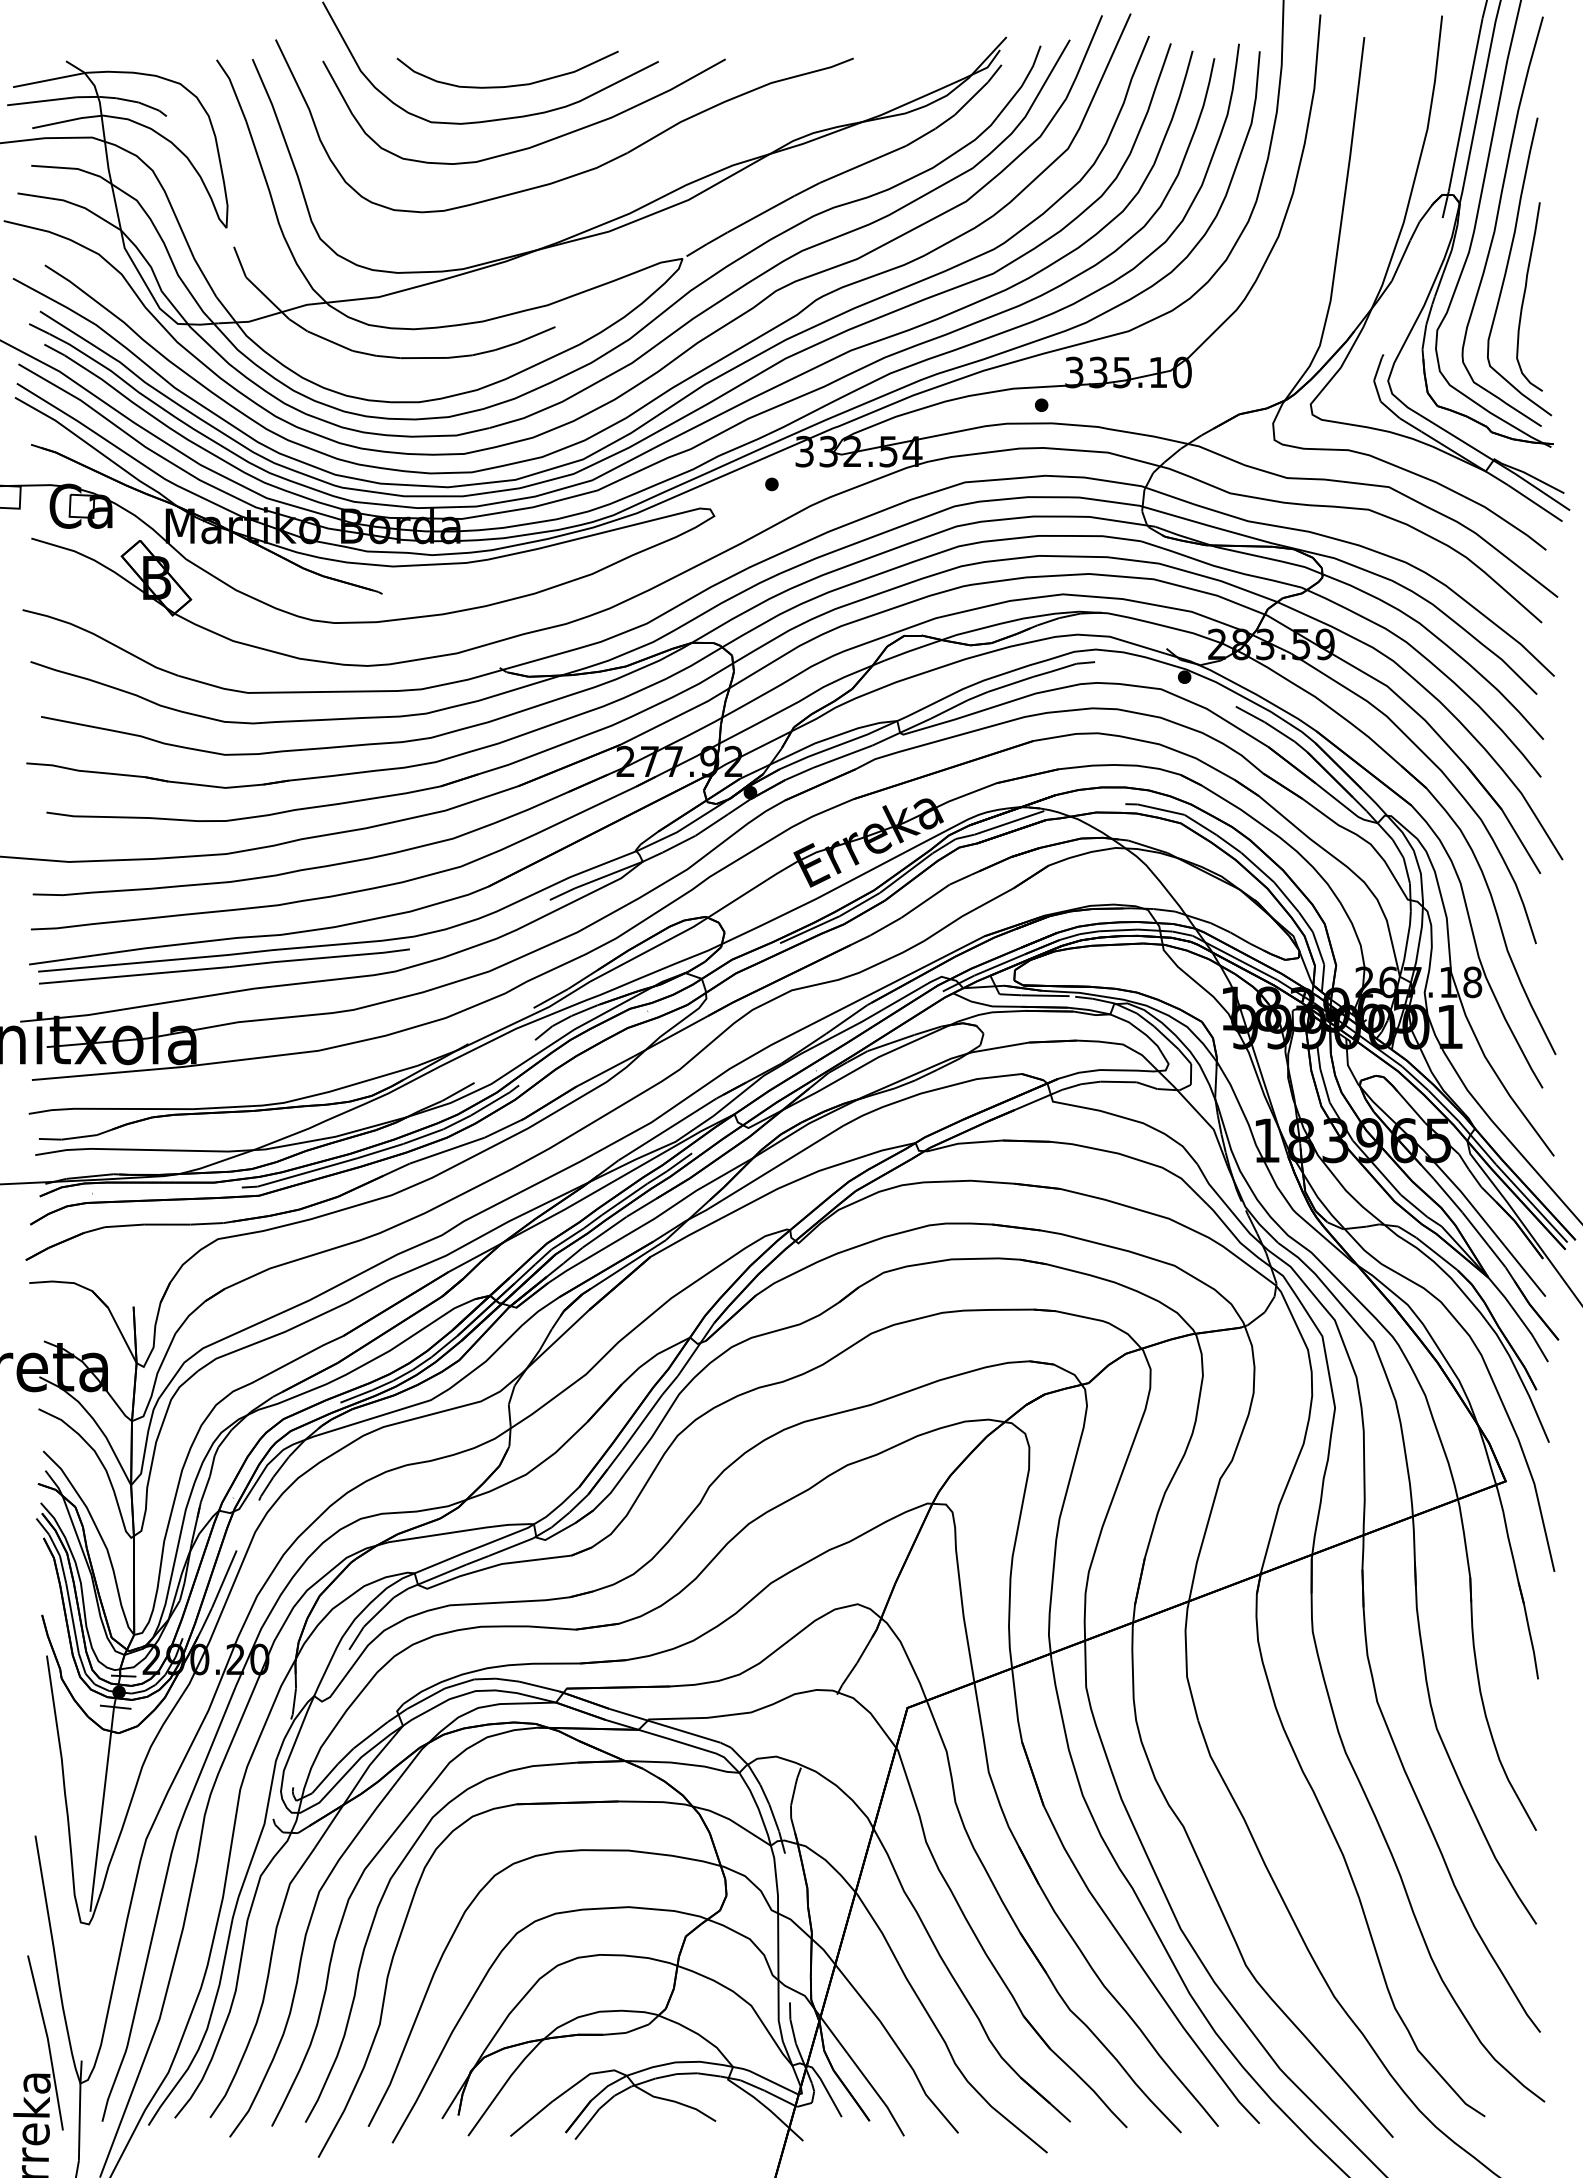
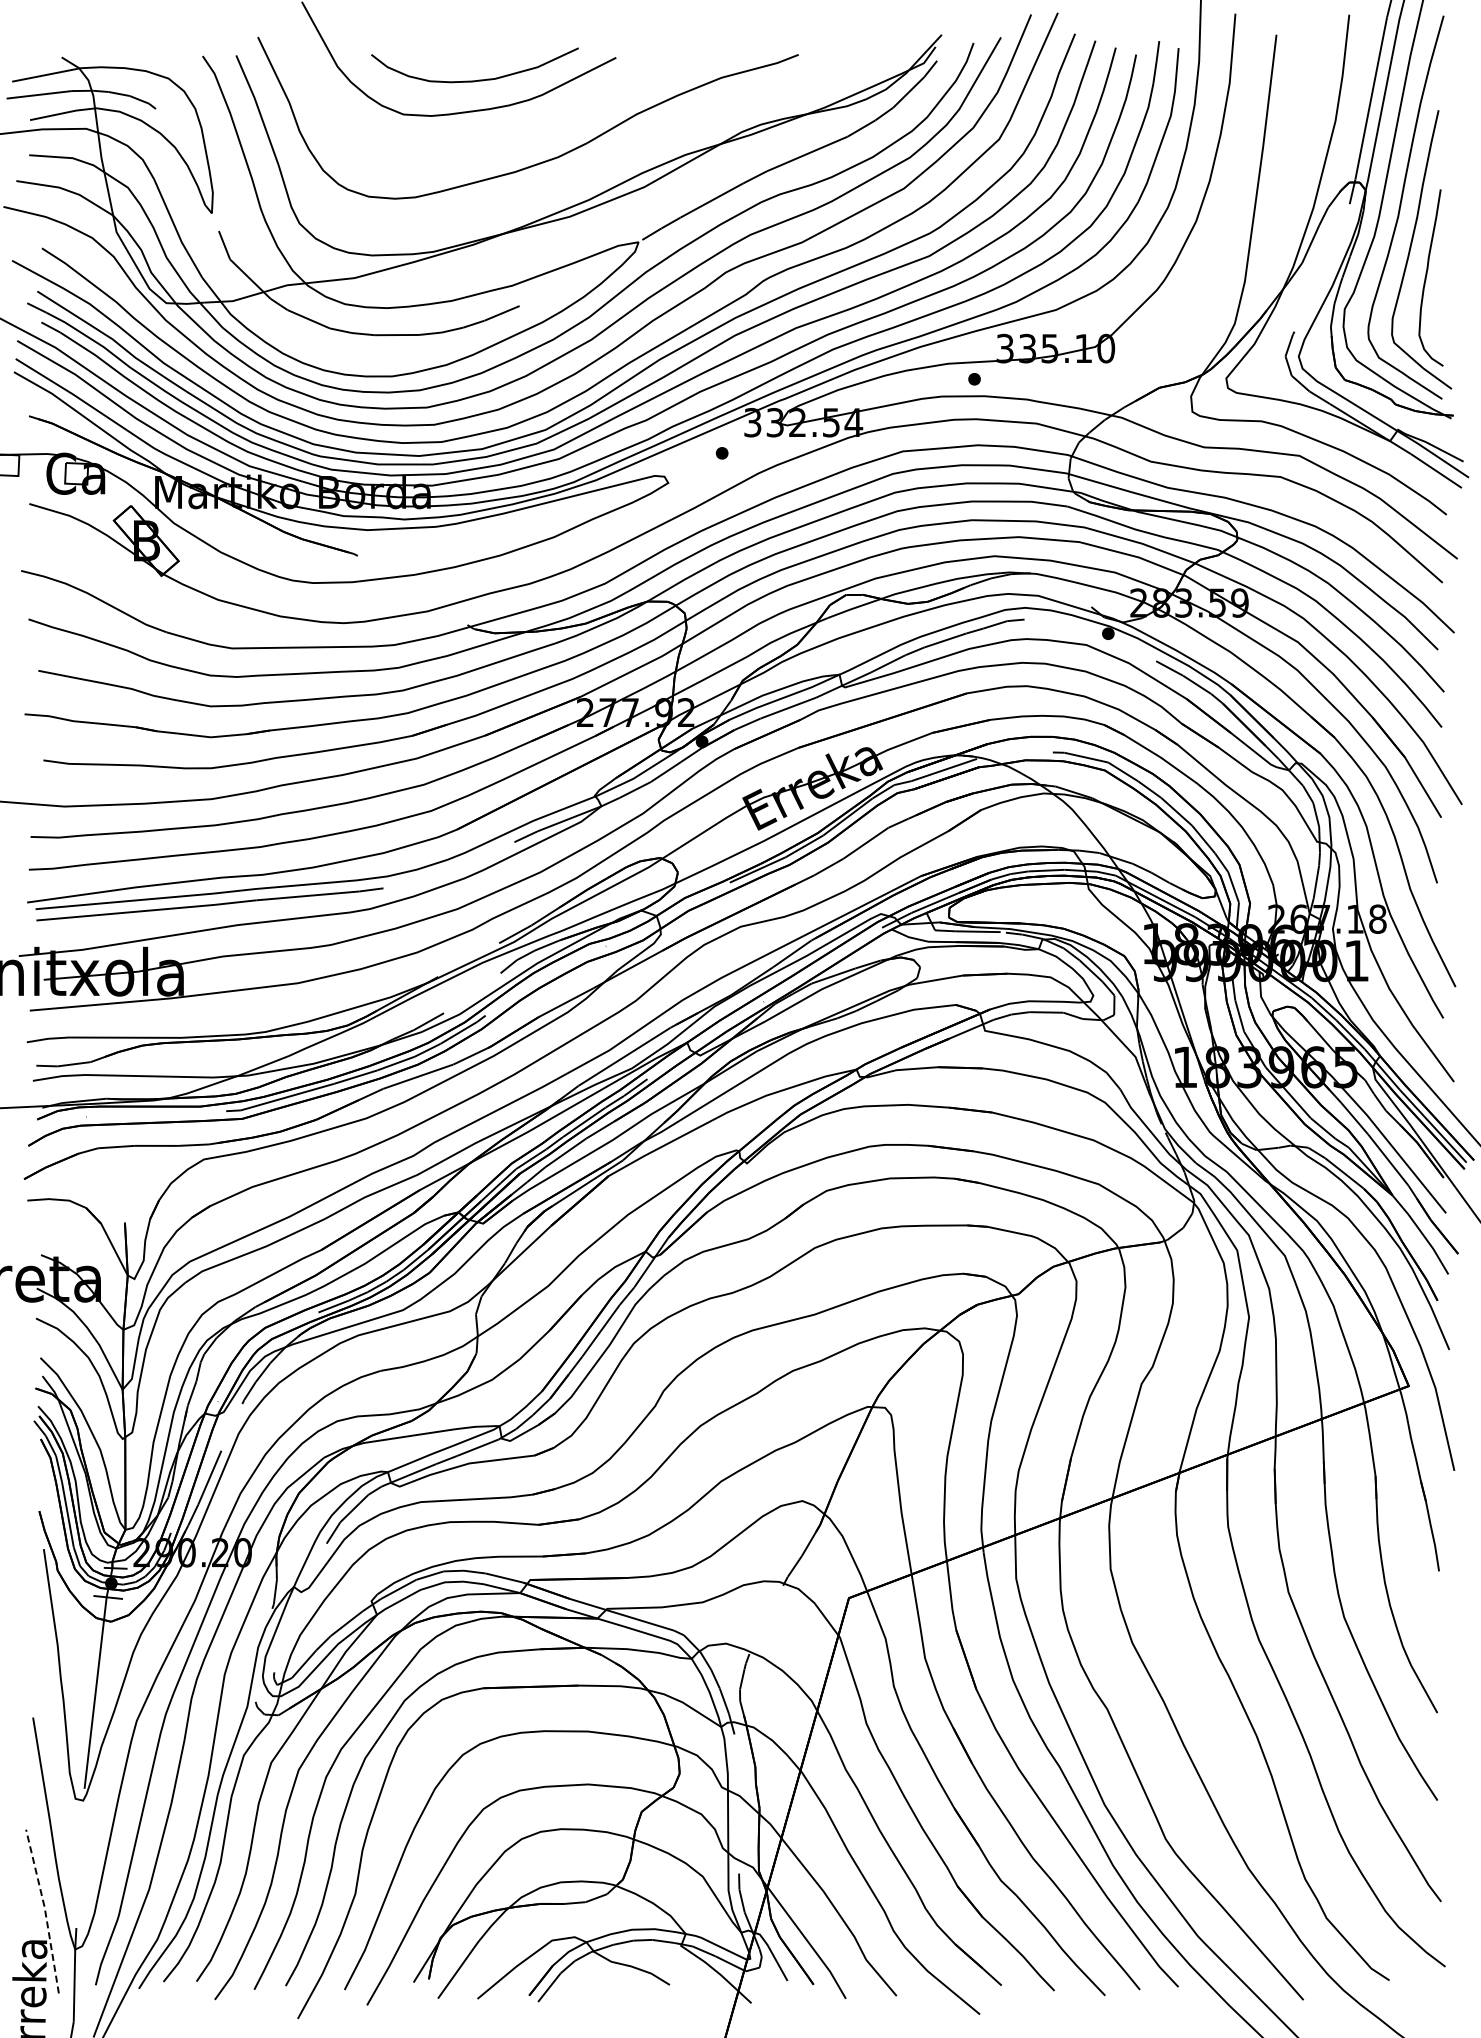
curve: (534, 144) -> (500, 135), removed
line: (48, 2041) -> (45, 1910), solid -> dashed

